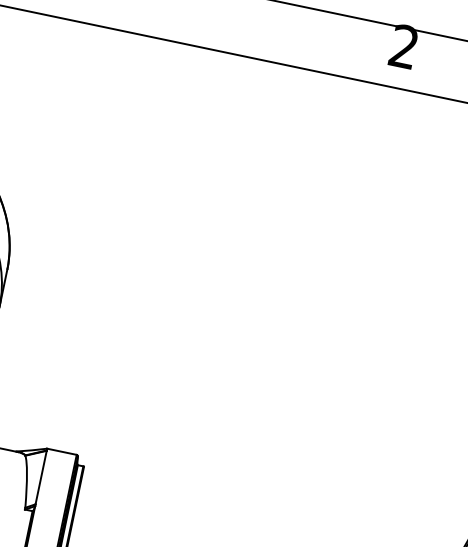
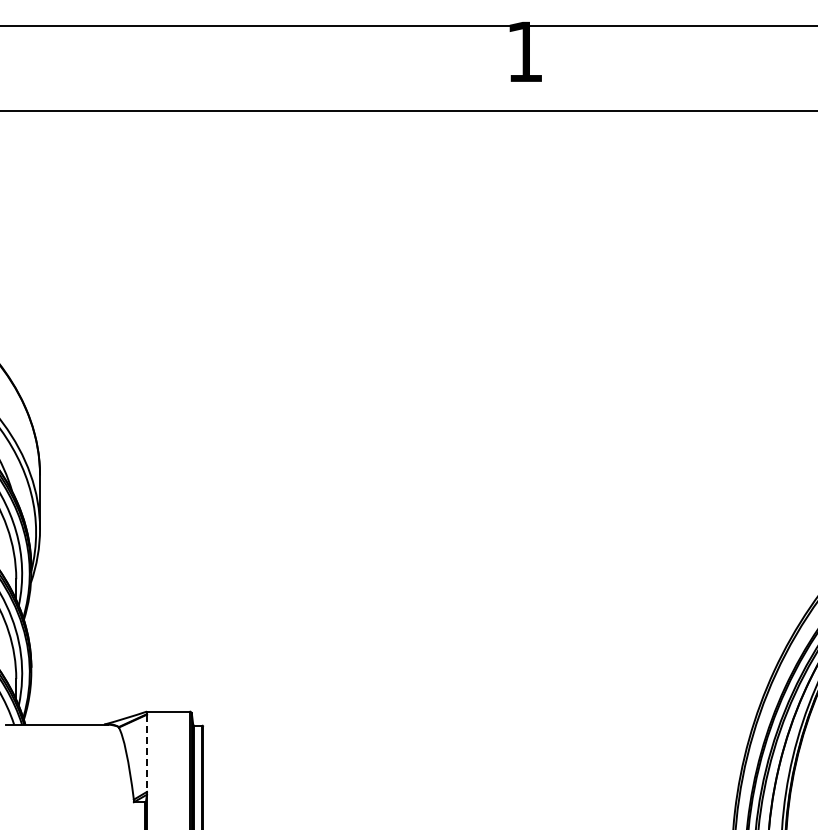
text: (404, 45) -> (524, 50), 2 -> 1
line: (41, 477) -> (147, 753), solid -> dashed

